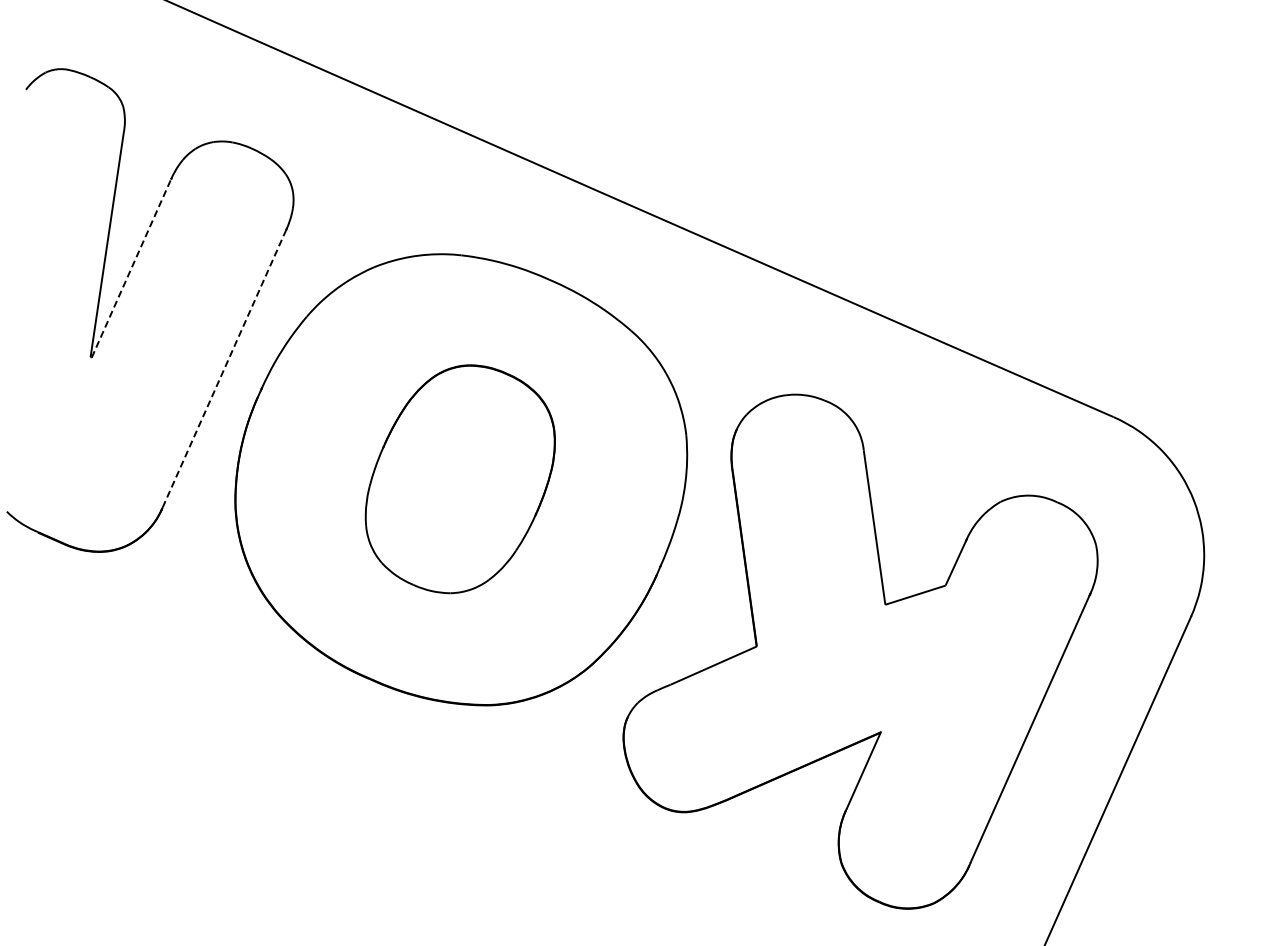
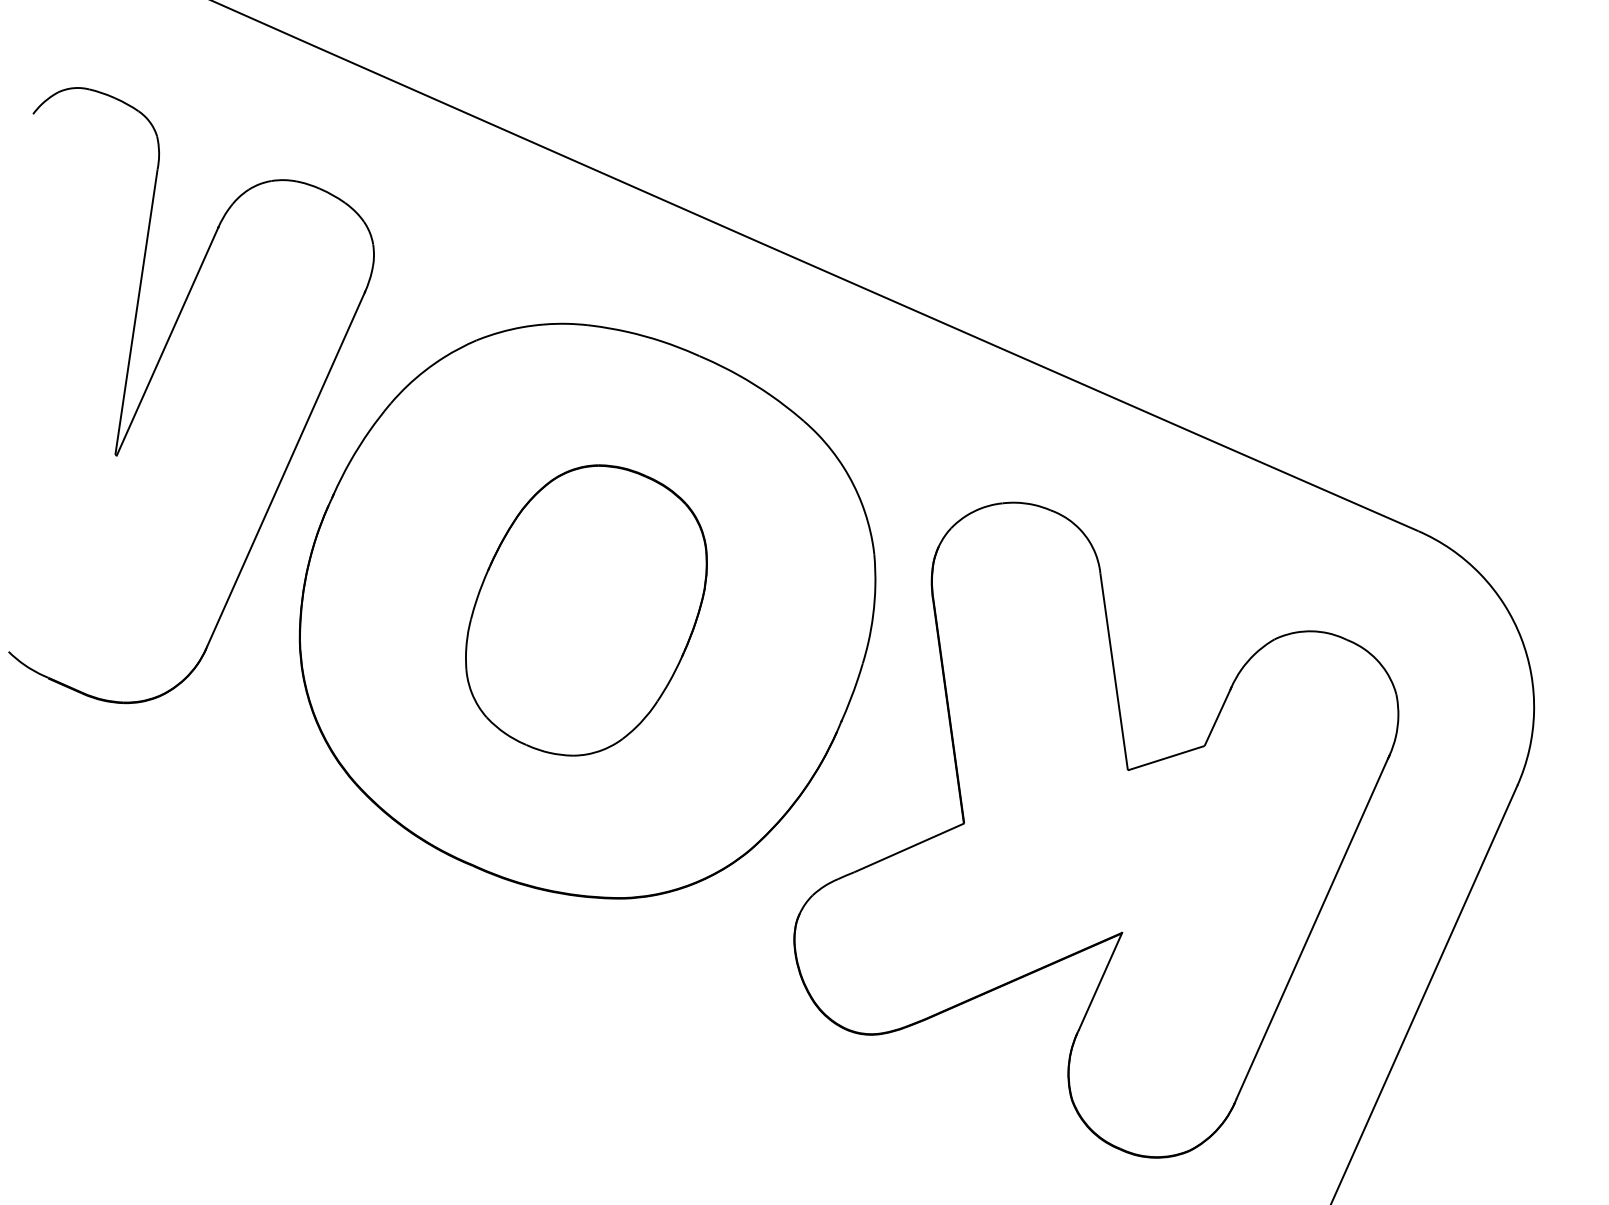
line: (131, 268) -> (167, 341), dashed -> solid
line: (224, 368) -> (285, 469), dashed -> solid

